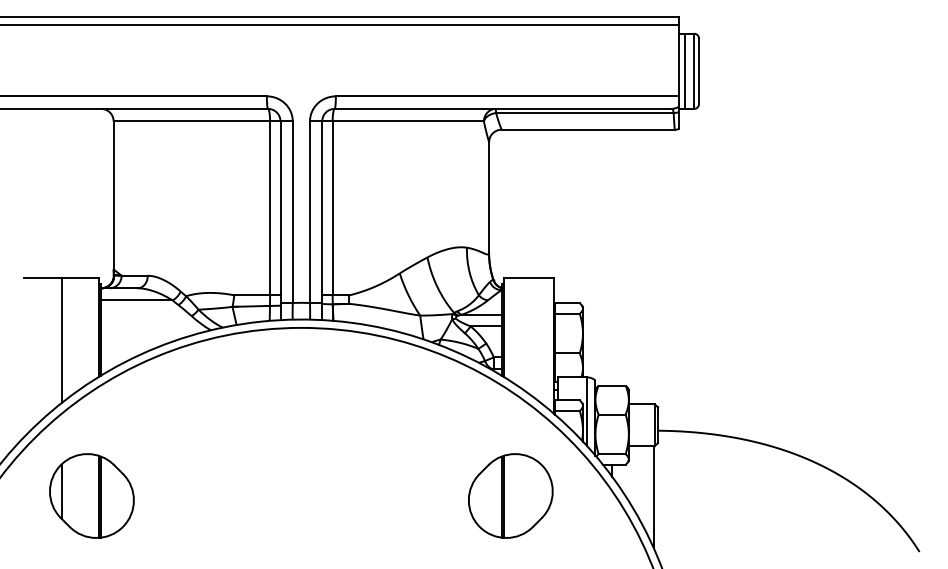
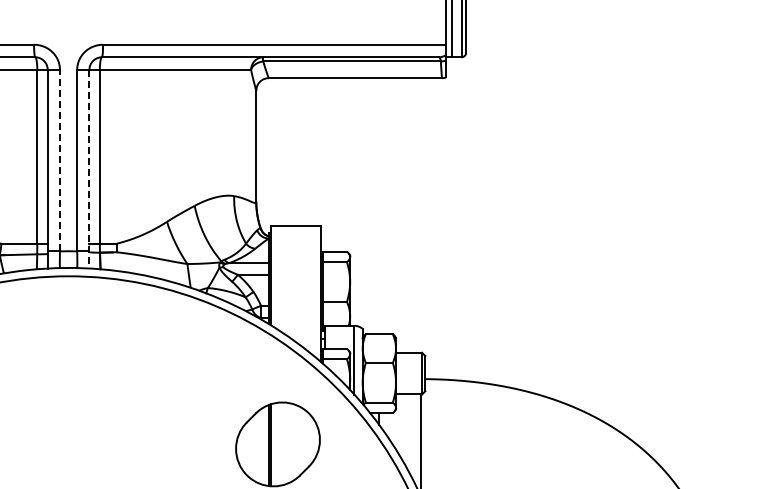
line: (292, 212) -> (59, 160), solid -> dashed
line: (322, 221) -> (89, 169), solid -> dashed

